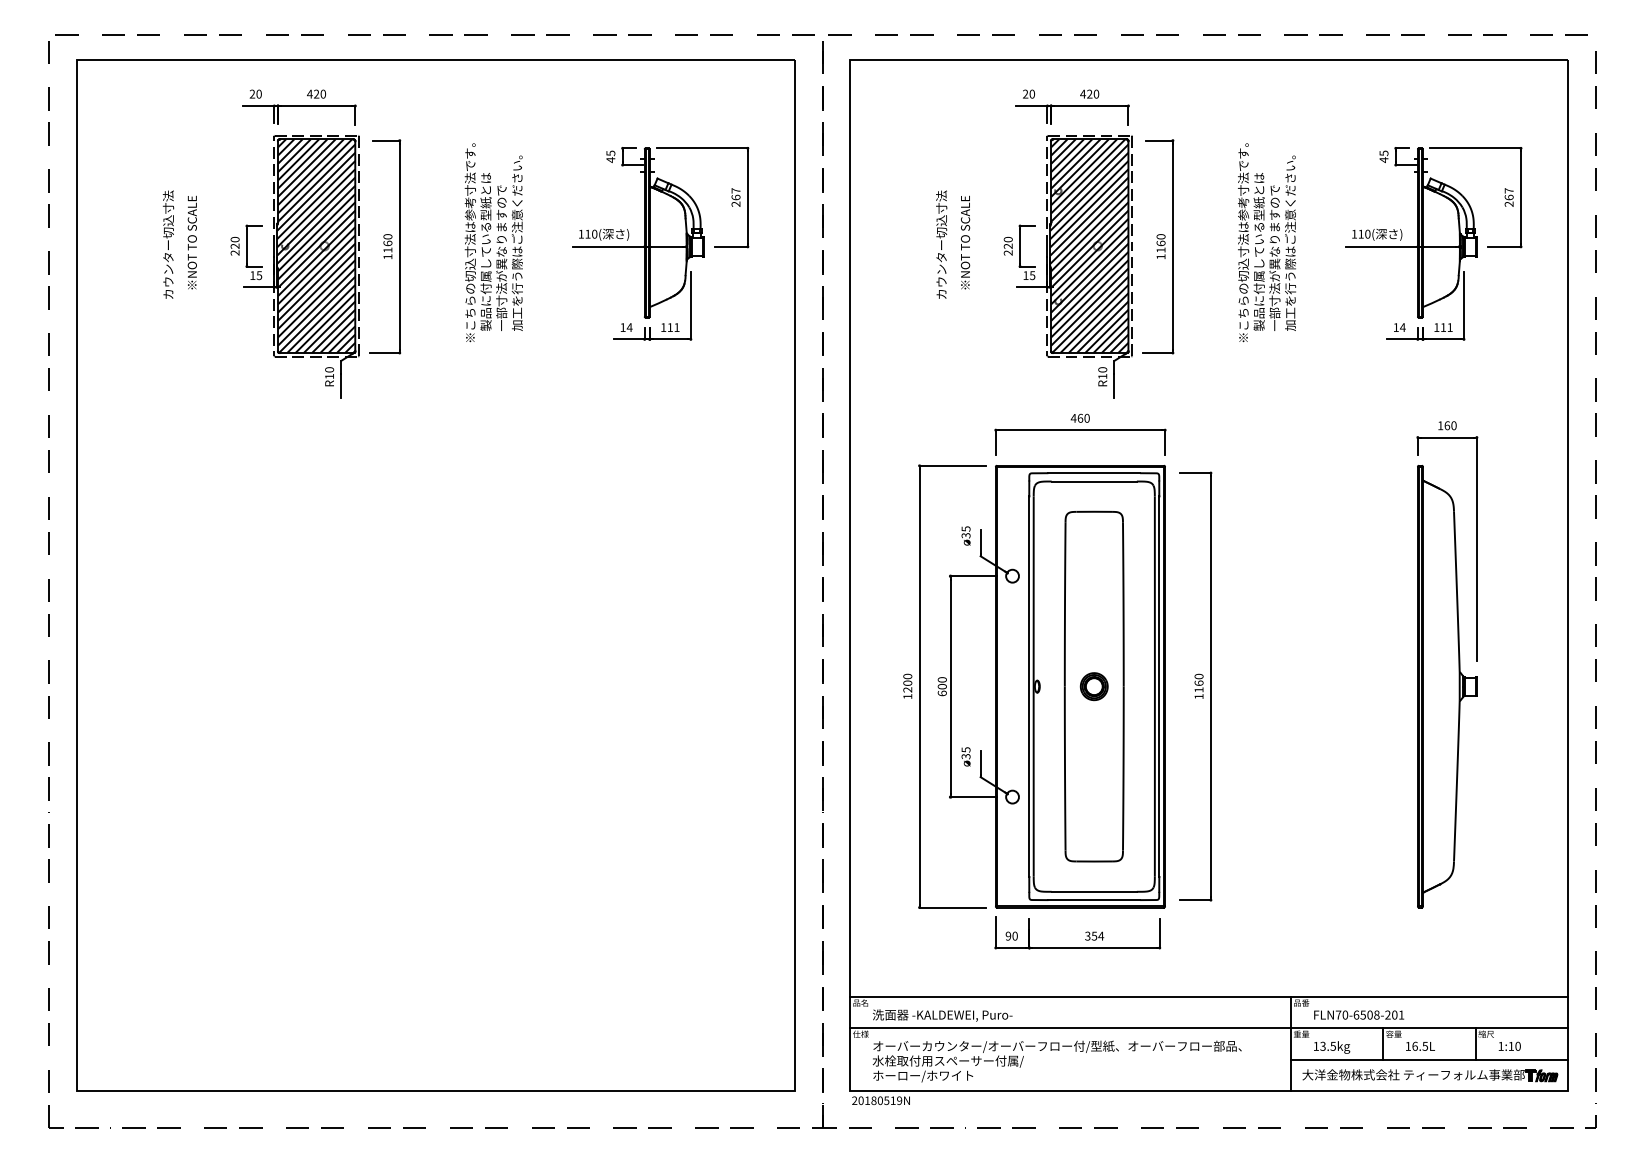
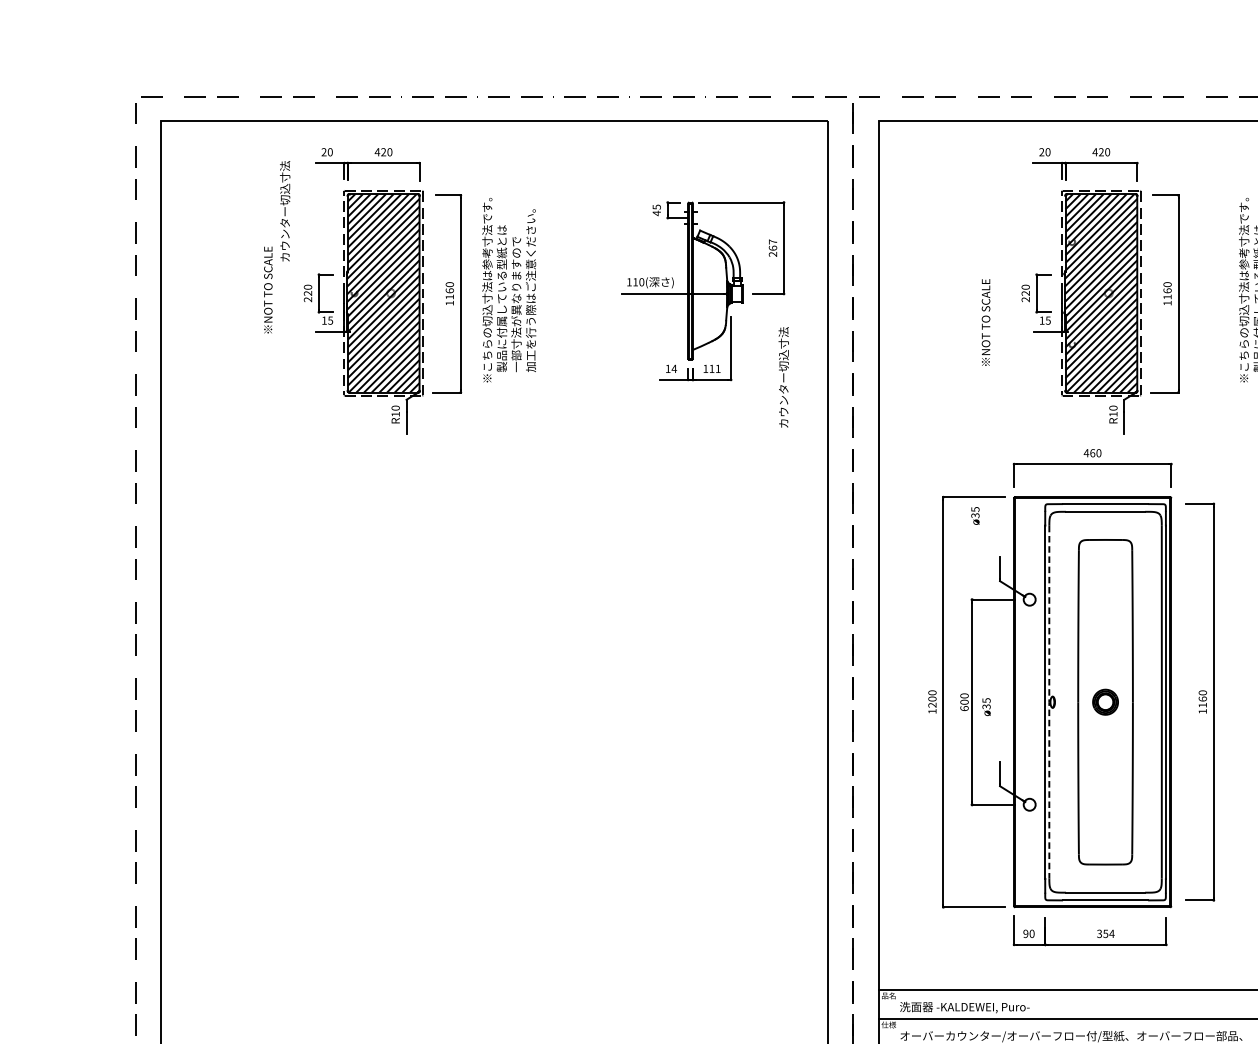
text: (493, 242) -> (508, 289), moved
text: (965, 242) -> (986, 322), moved
text: (168, 244) -> (285, 211), moved
text: (941, 244) -> (783, 377), moved
text: (965, 535) -> (974, 515), moved
line: (1033, 686) -> (1049, 702), solid -> dashed
text: (965, 756) -> (986, 706), moved

